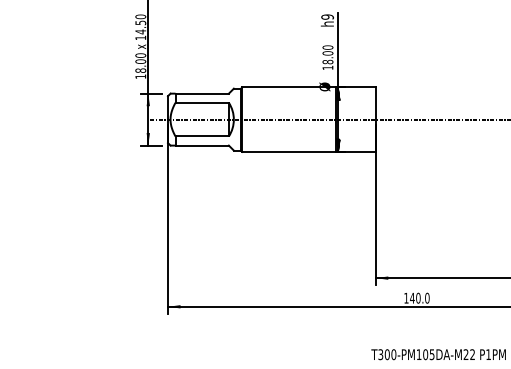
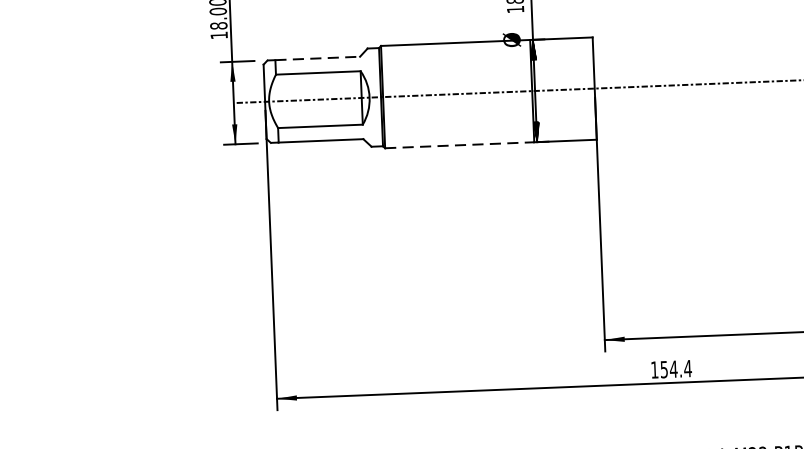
line: (202, 93) -> (318, 58), solid -> dashed
line: (289, 151) -> (459, 144), solid -> dashed
text: (419, 297) -> (675, 367), 140.0 -> 154.4

